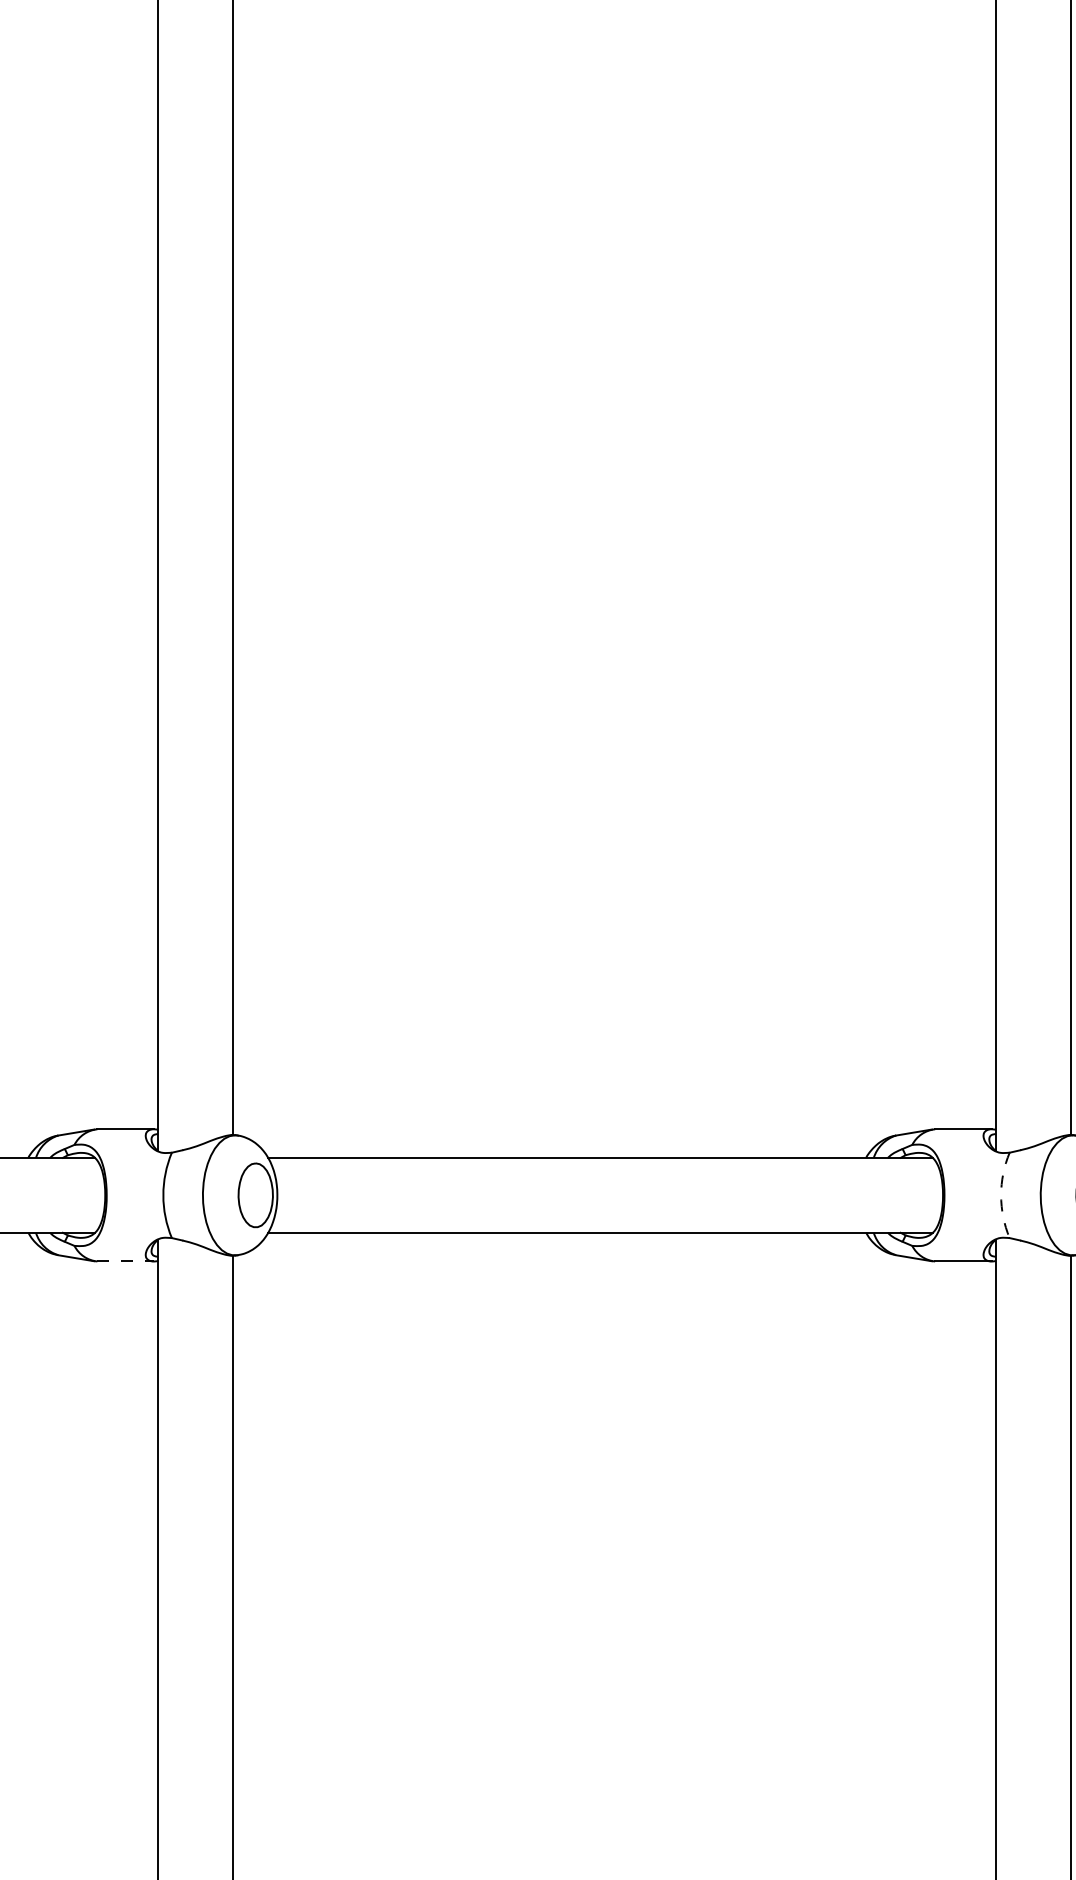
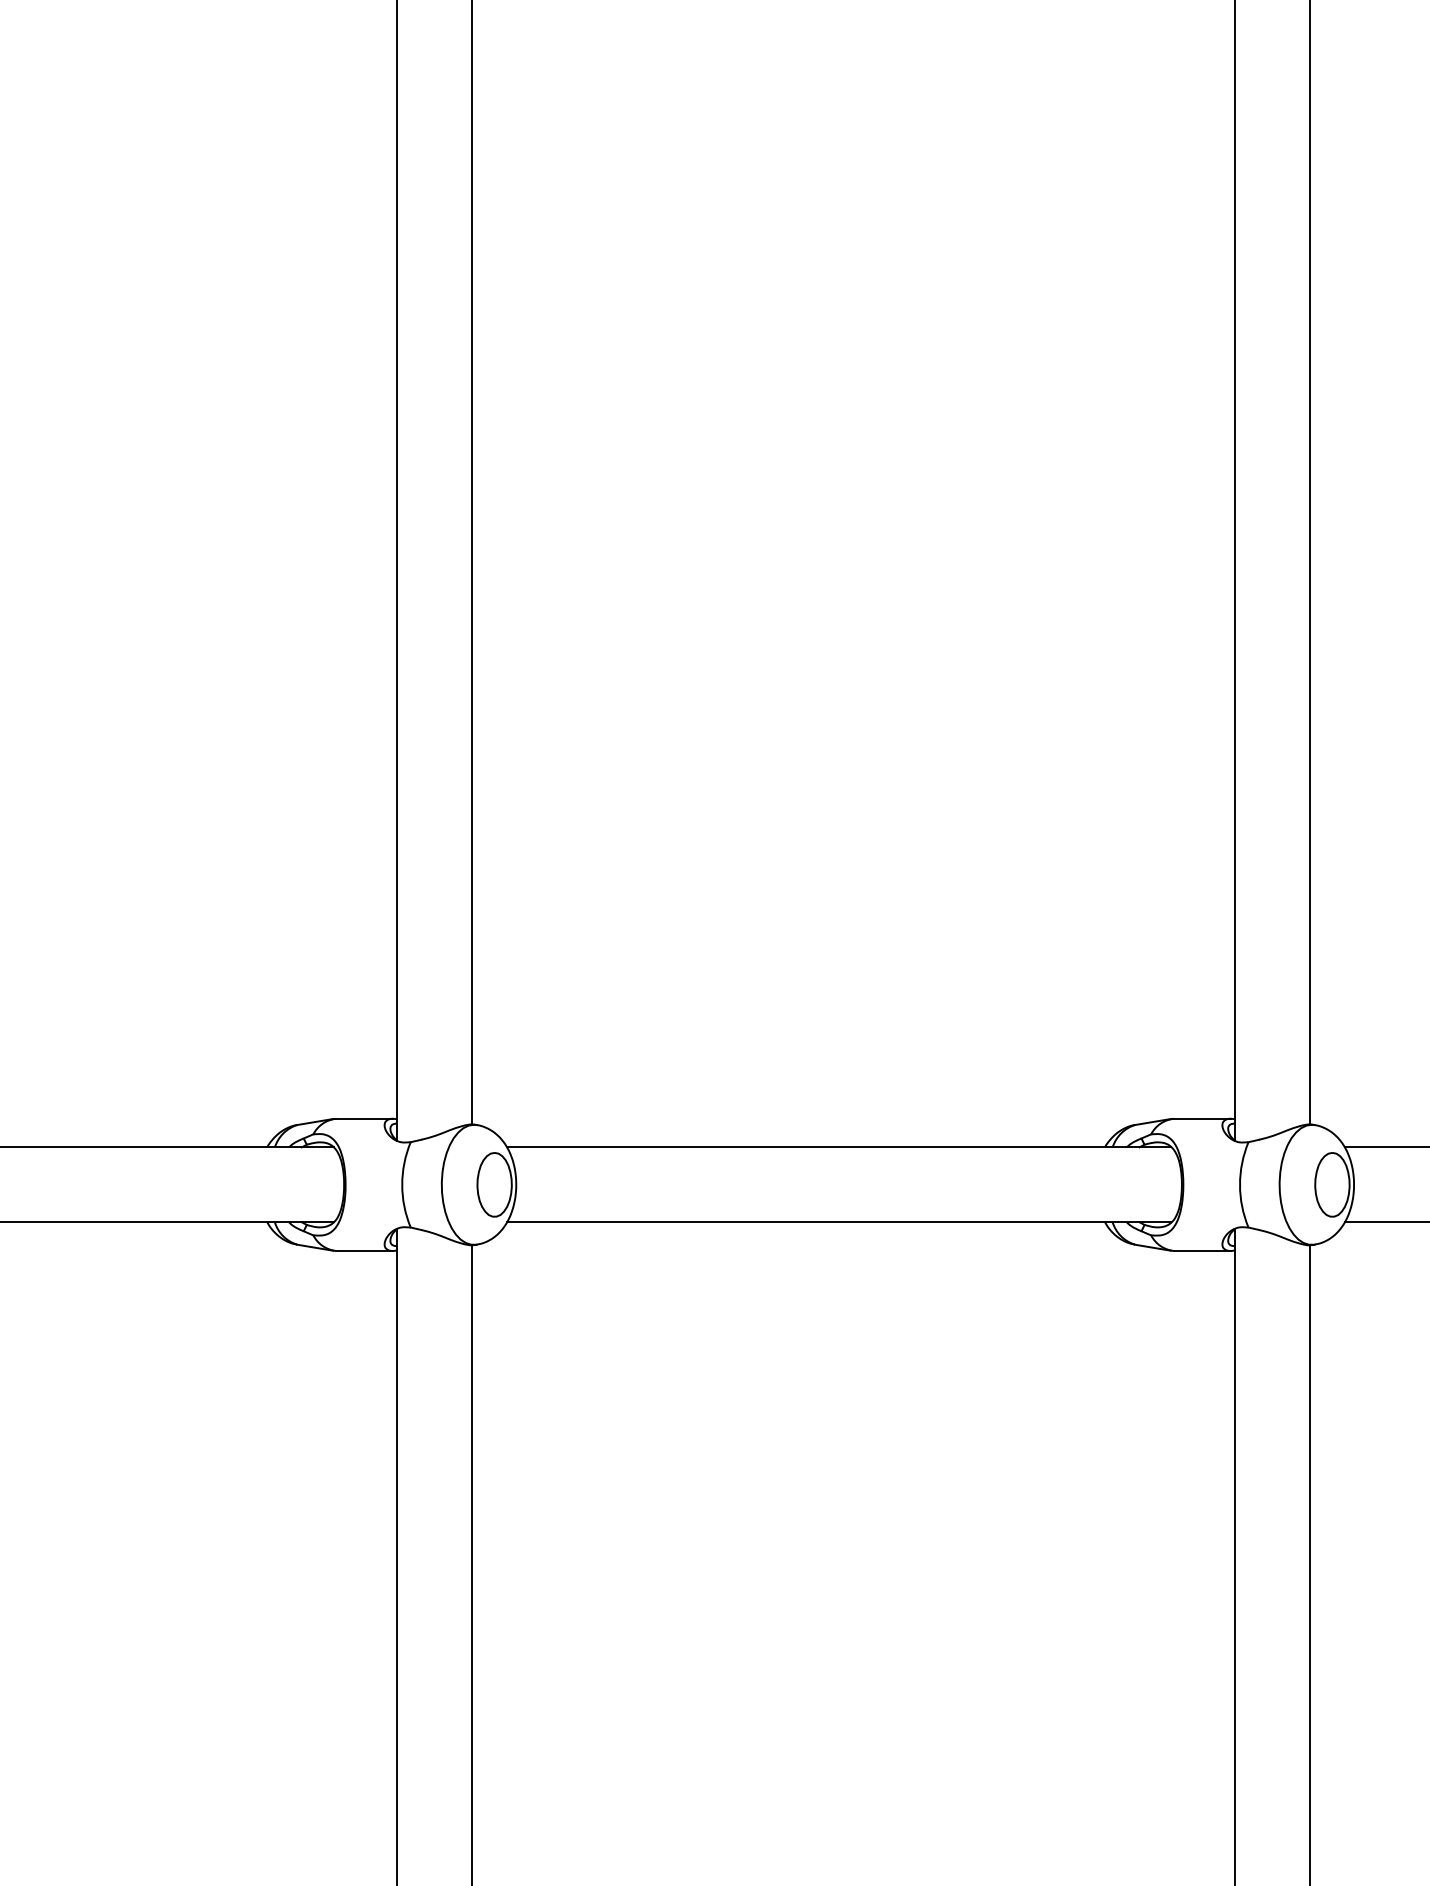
arc: (1001, 1195) -> (1240, 1184), dashed -> solid
line: (126, 1261) -> (365, 1250), dashed -> solid

